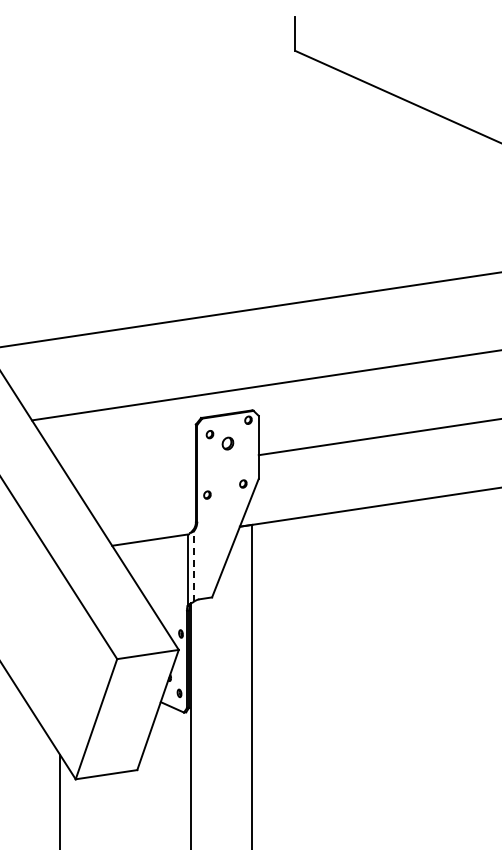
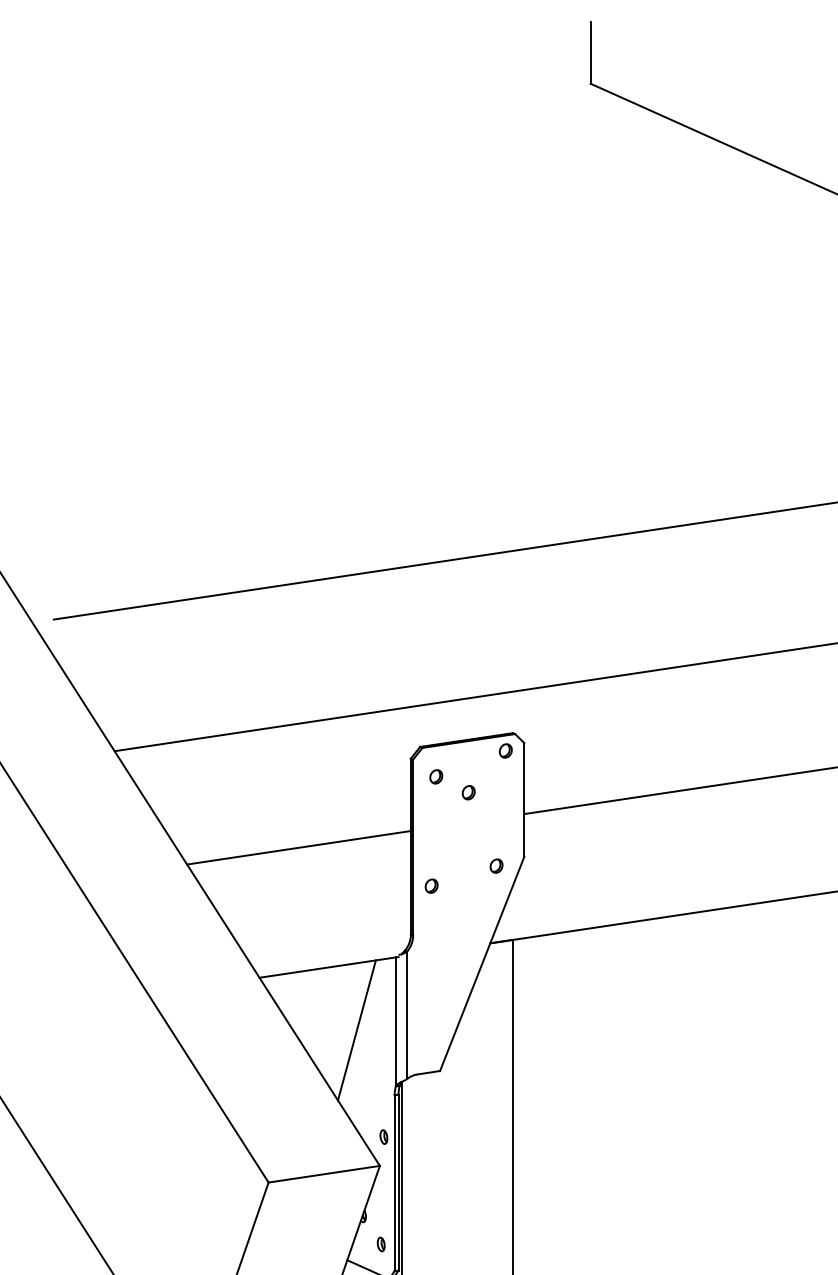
part: (227, 442) -> (467, 791), size x0.62
line: (133, 473) -> (298, 847), added
line: (193, 566) -> (406, 1015), dashed -> solid
line: (165, 574) -> (355, 1029), added

